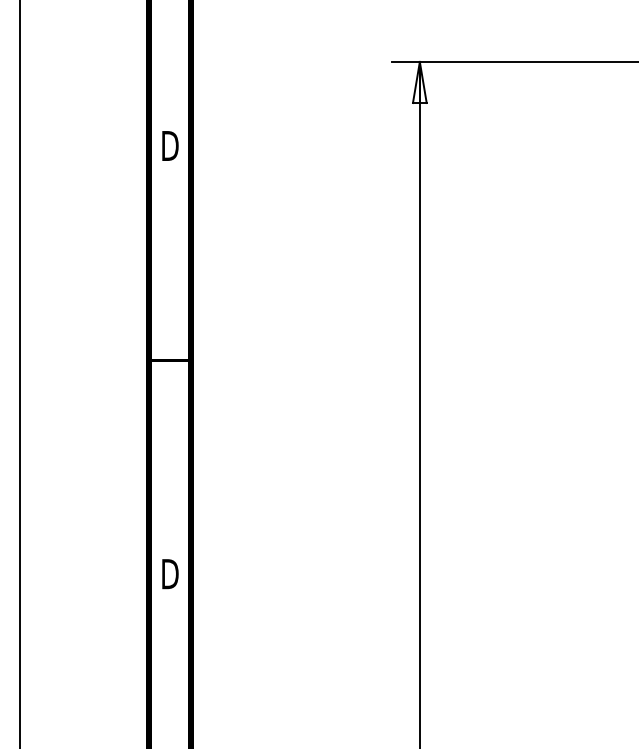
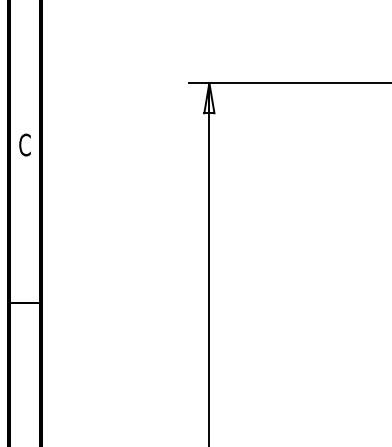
text: (170, 145) -> (25, 144), D -> C

